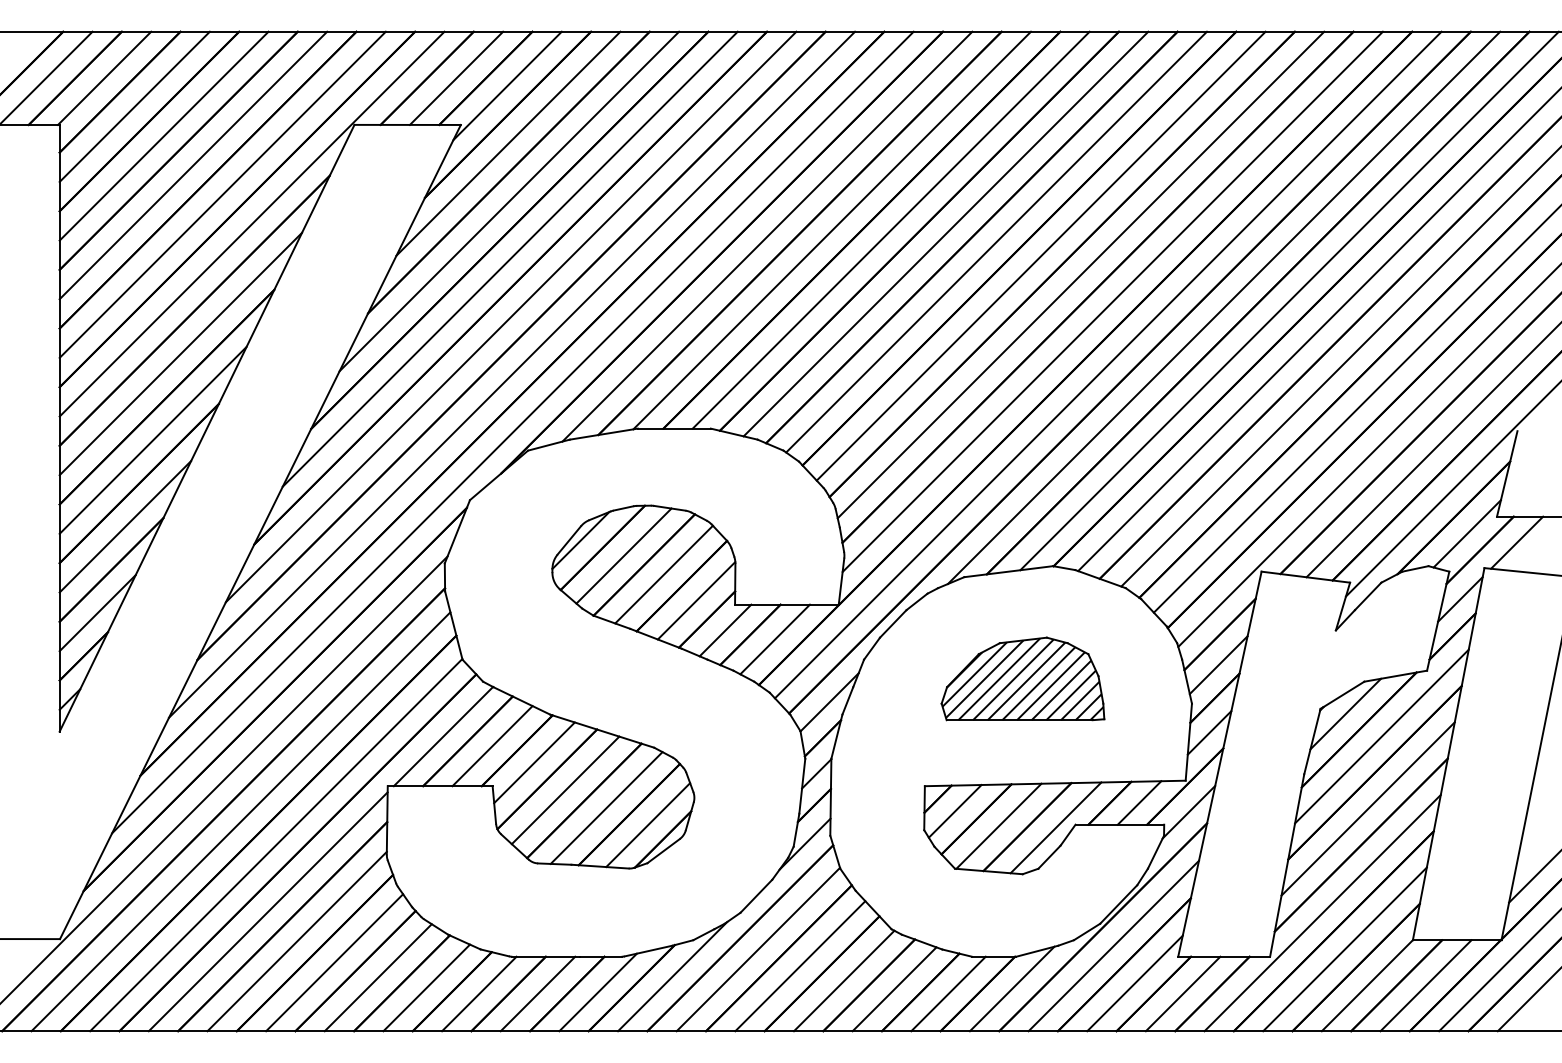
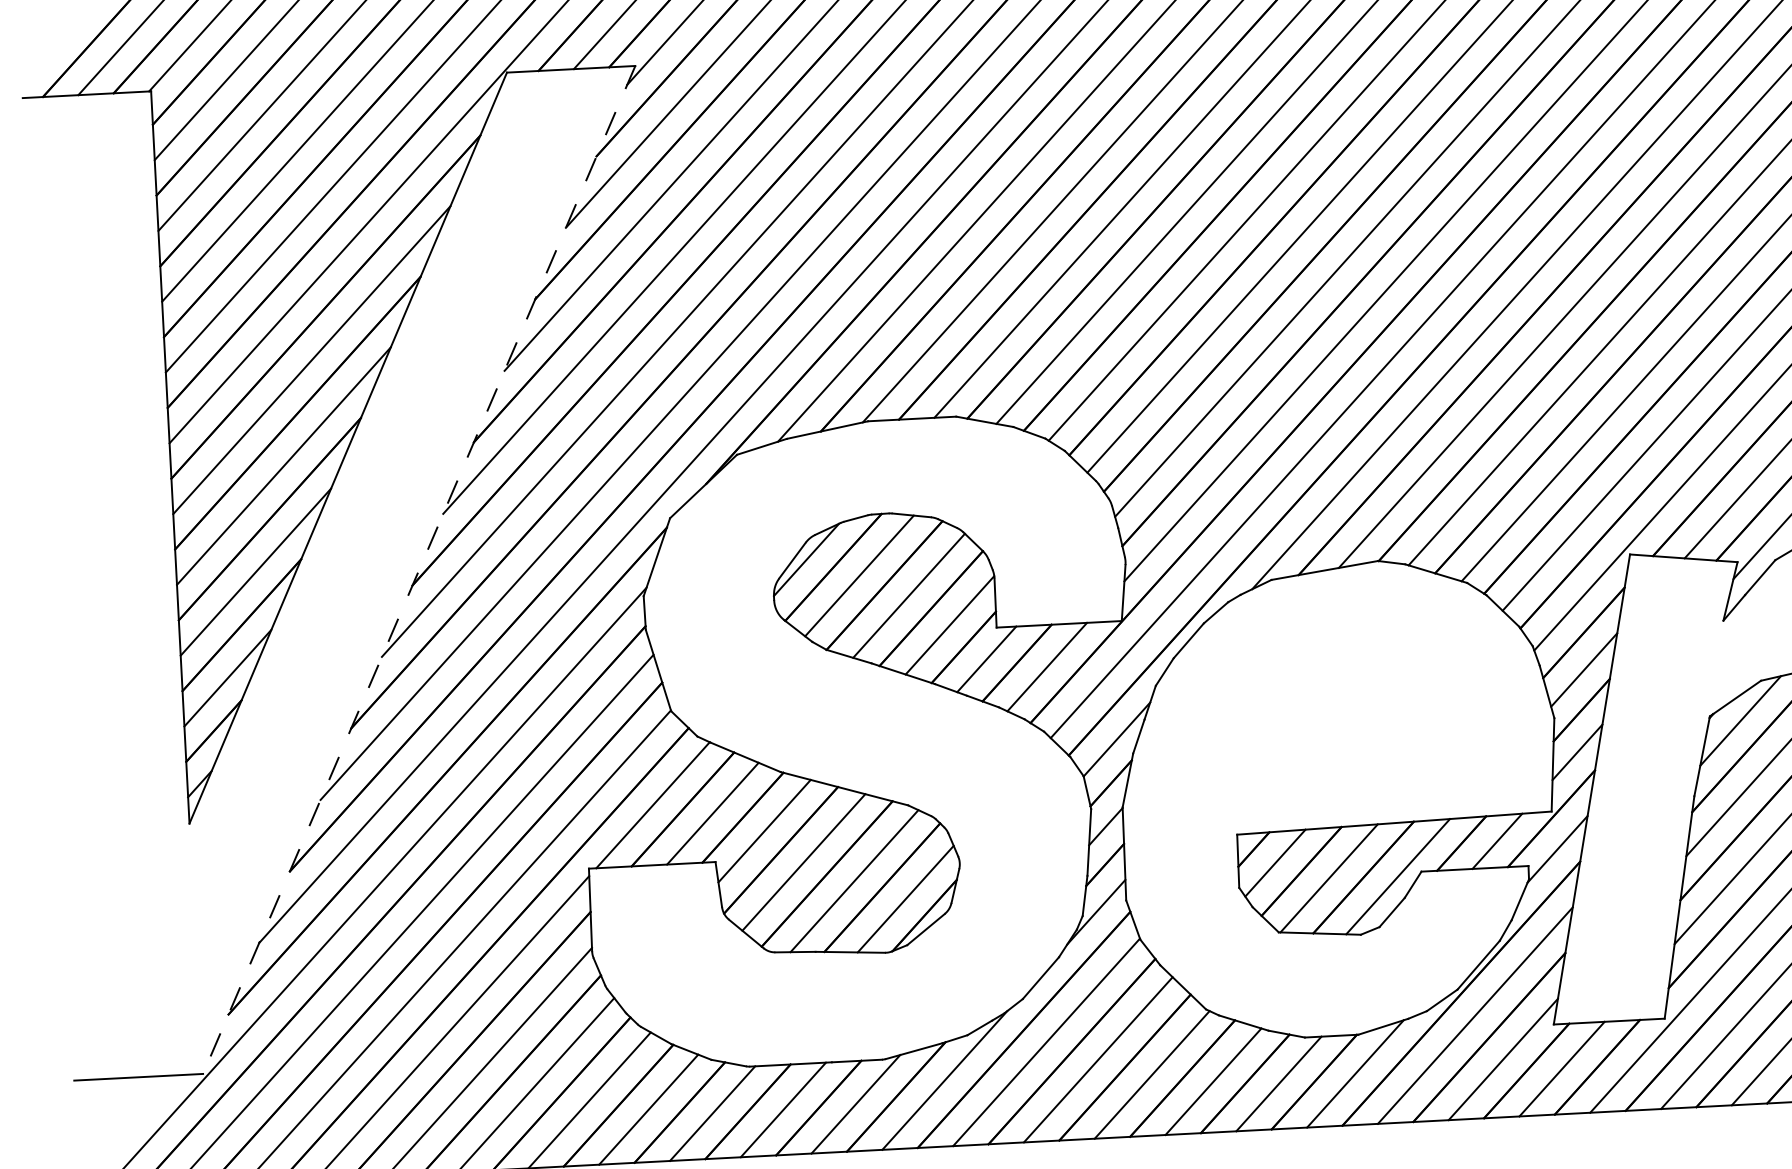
line: (260, 532) -> (419, 570), solid -> dashed
part: (1022, 678) -> (1348, 698), removed

